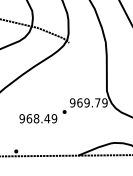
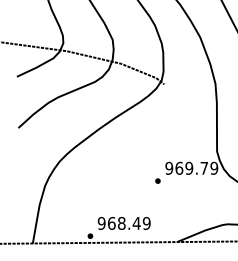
text: (37, 118) -> (123, 223), moved

